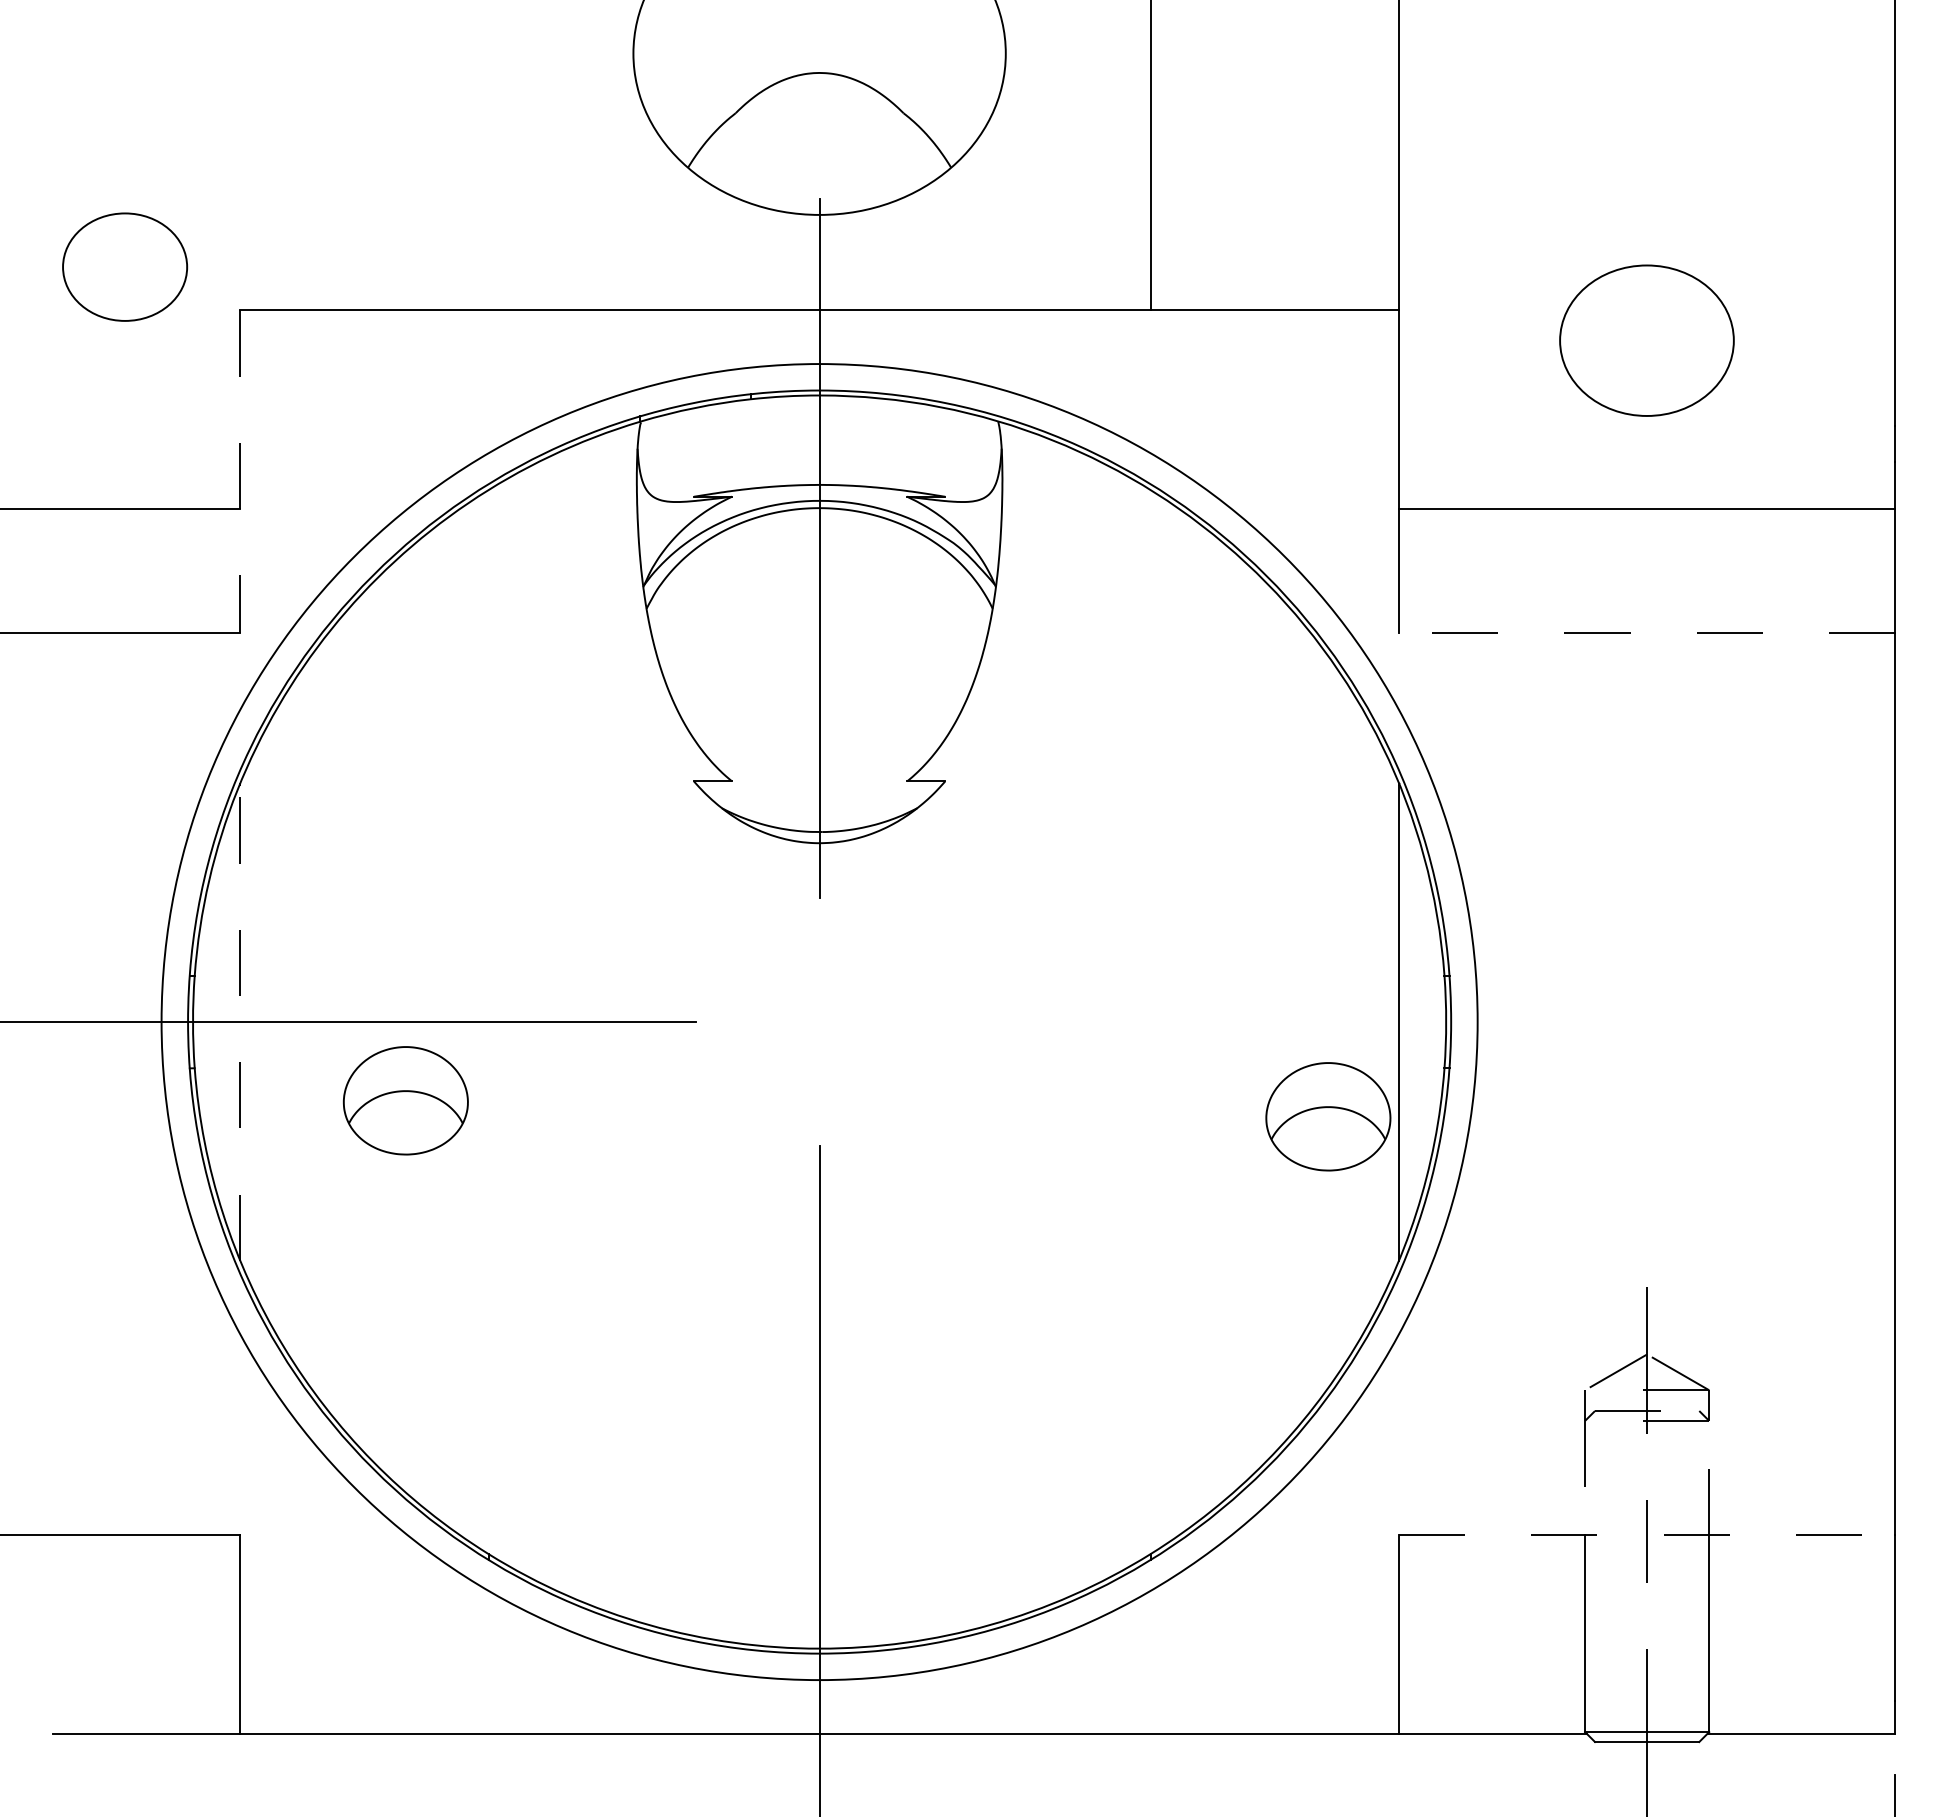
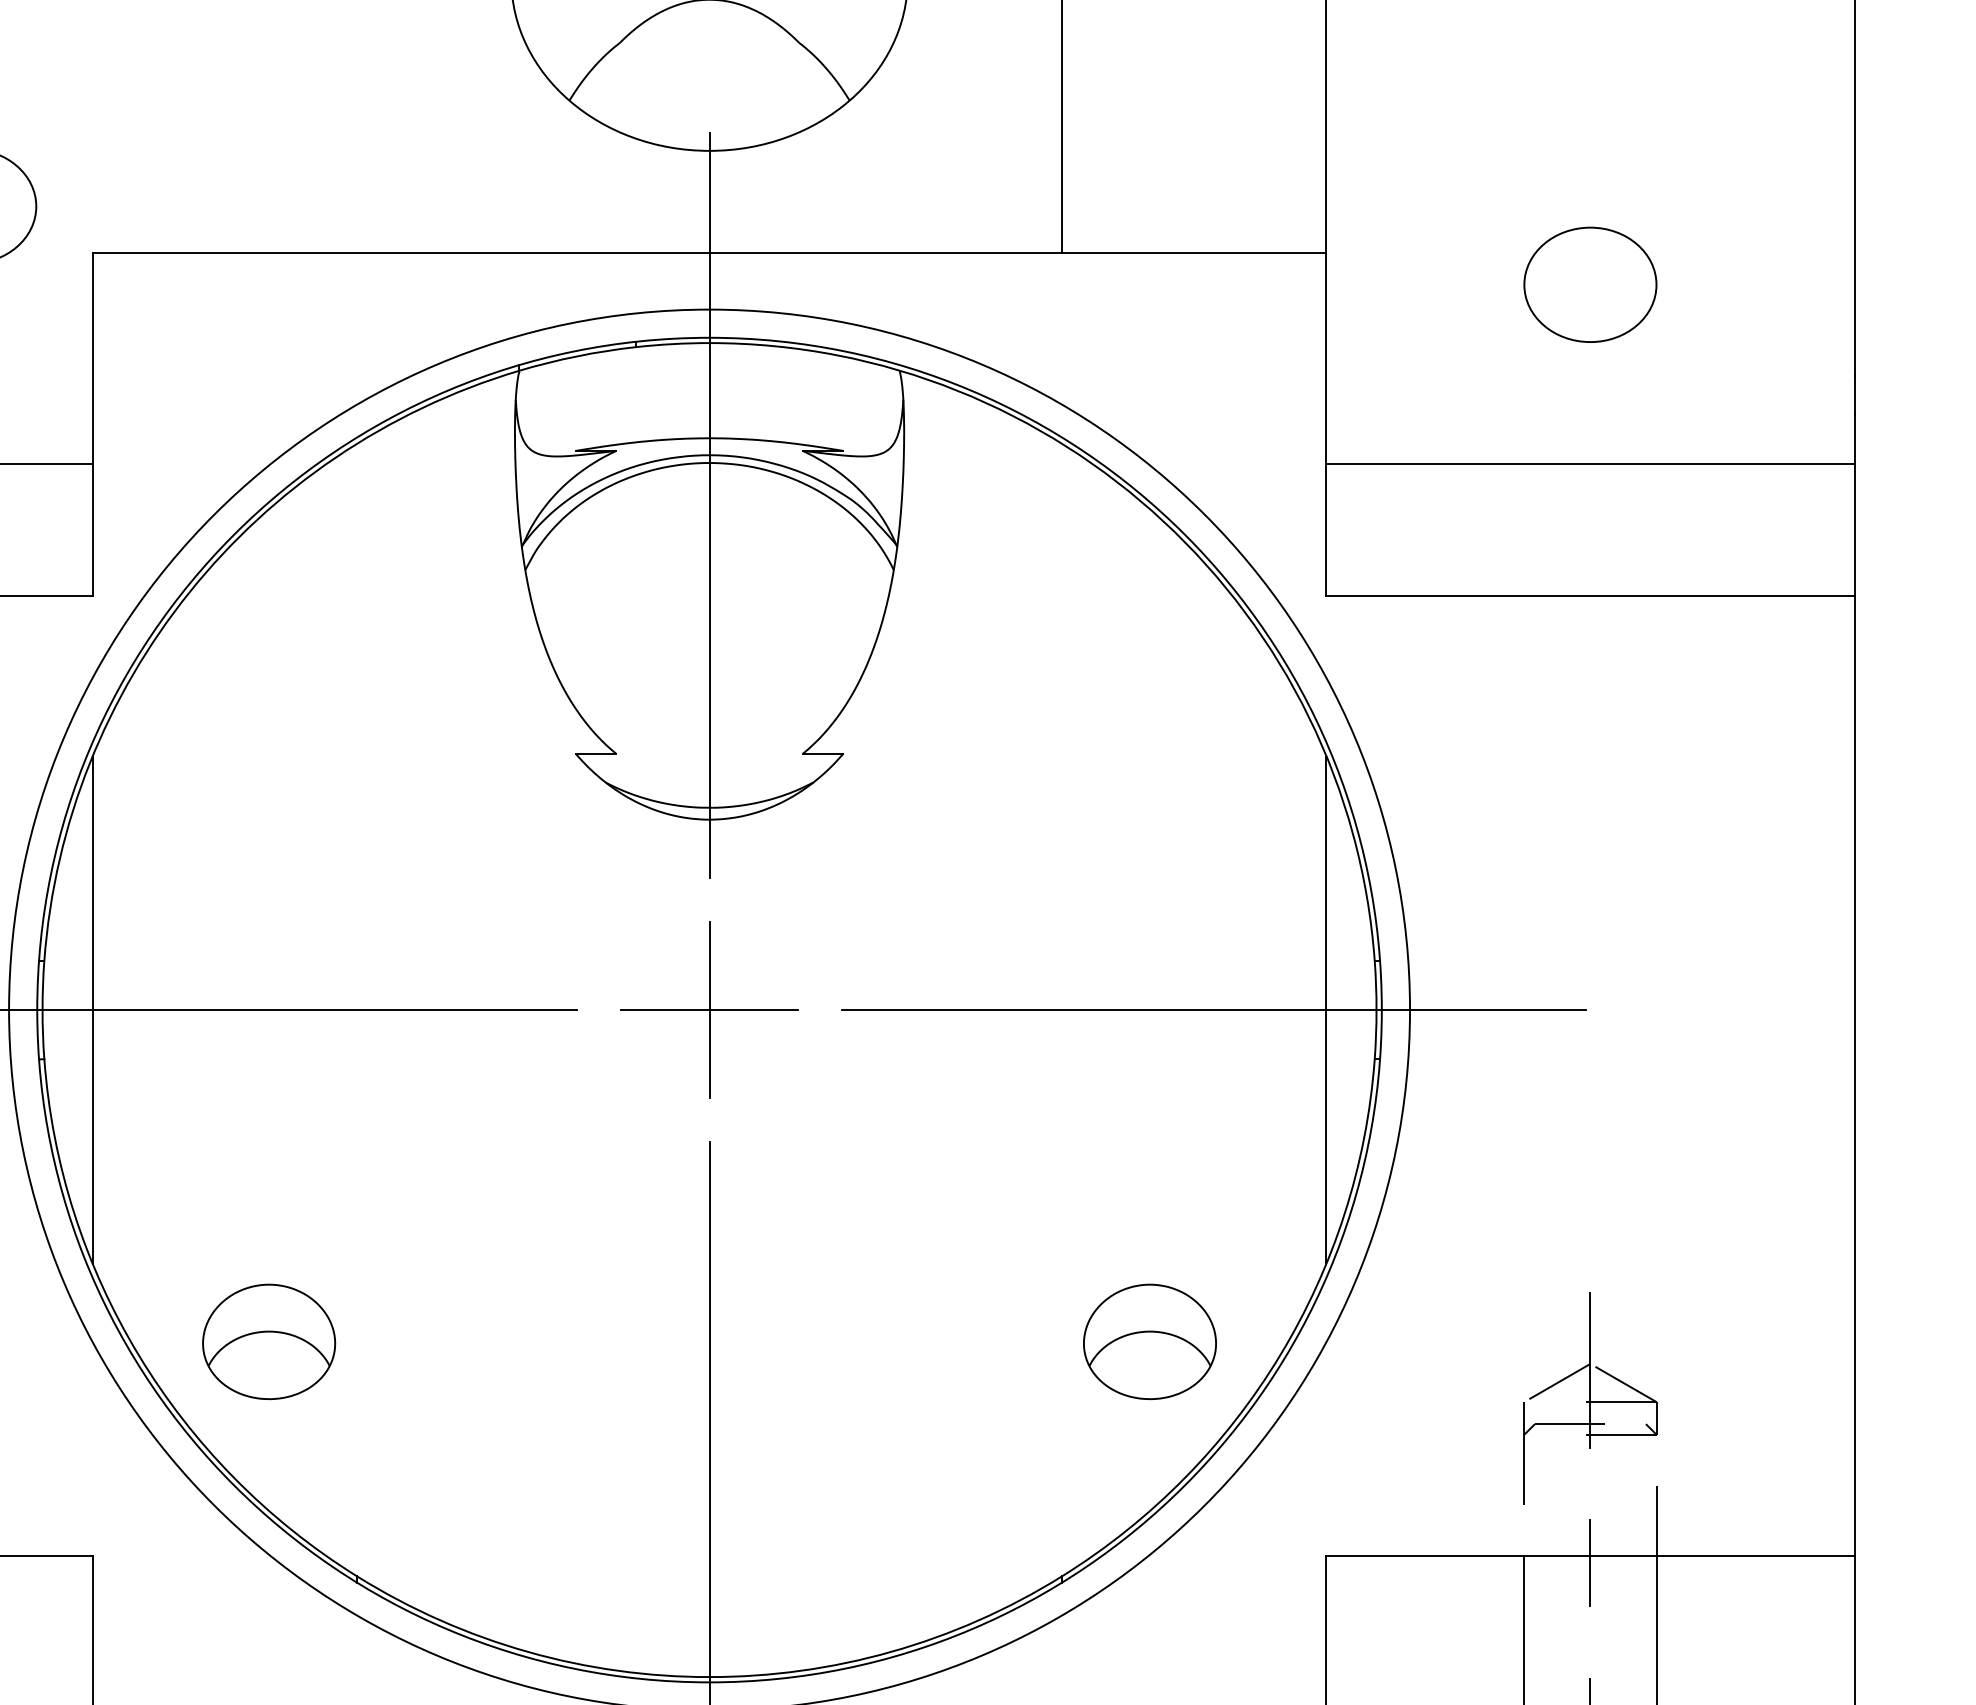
part: (1647, 340) -> (1590, 284), size x0.71
line: (240, 472) -> (93, 425), dashed -> solid
line: (1646, 633) -> (1589, 596), dashed -> solid
part: (819, 1021) -> (709, 1009), added
line: (1293, 1022) -> (1213, 1010), added
line: (240, 1023) -> (93, 1011), dashed -> solid
part: (405, 1100) -> (268, 1341), moved
part: (1328, 1116) -> (1150, 1341), moved
line: (1647, 1535) -> (1590, 1556), dashed -> solid

